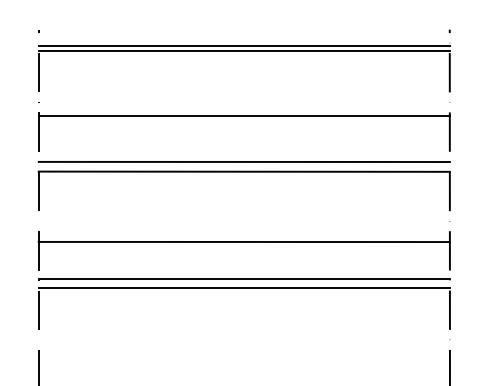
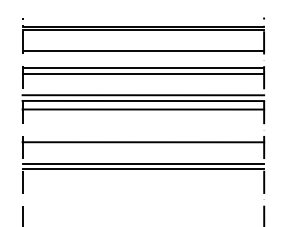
line: (244, 87) -> (143, 51), added
line: (244, 124) -> (143, 73), added
line: (244, 186) -> (143, 109), added

